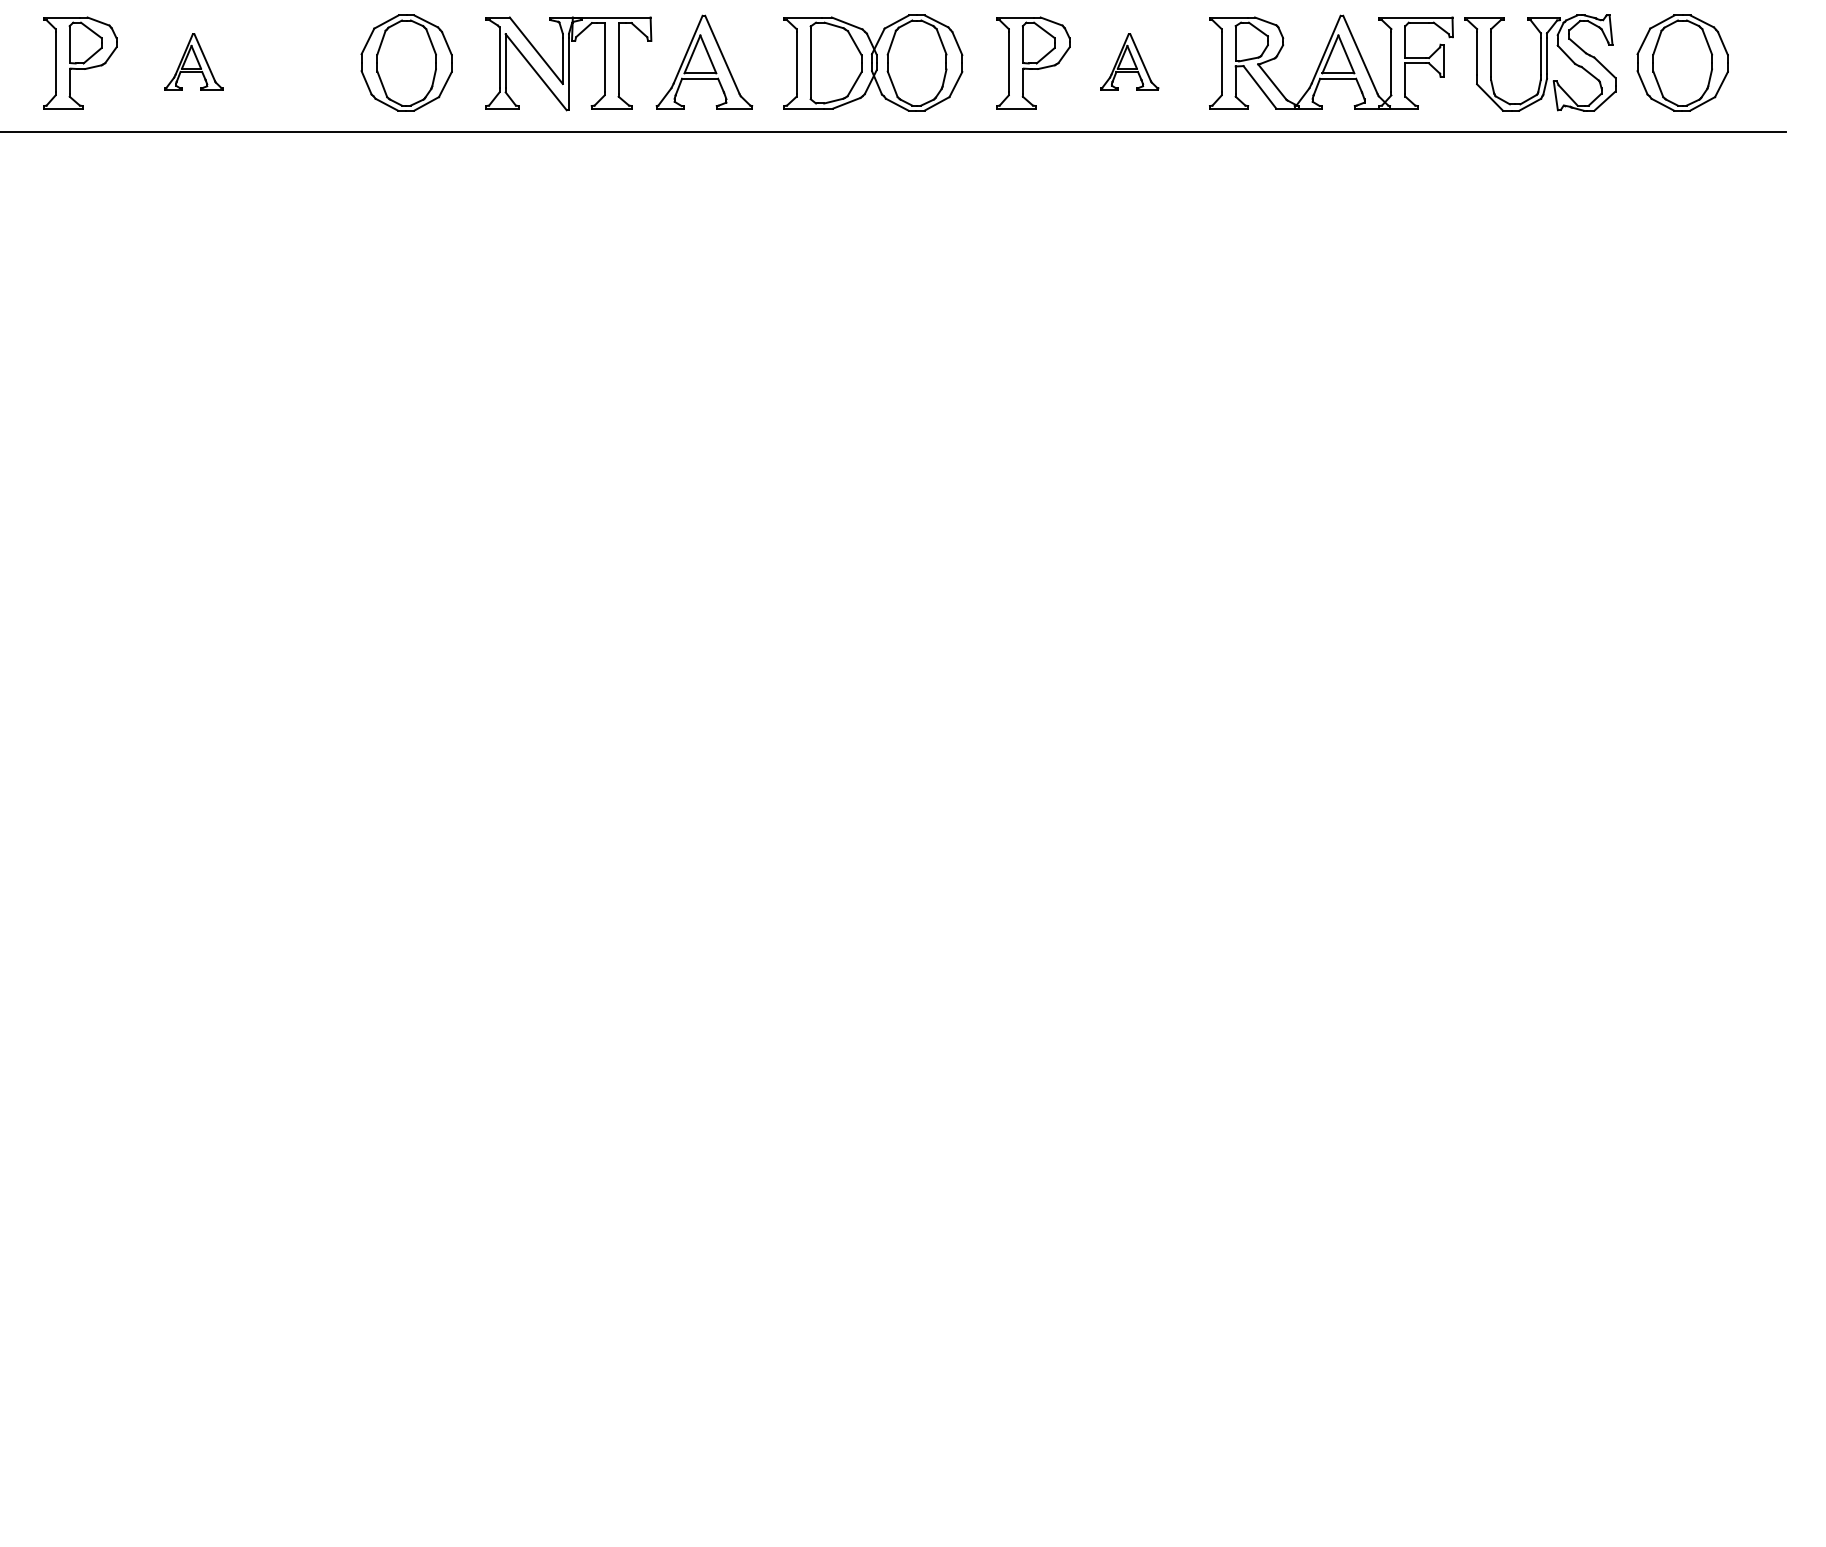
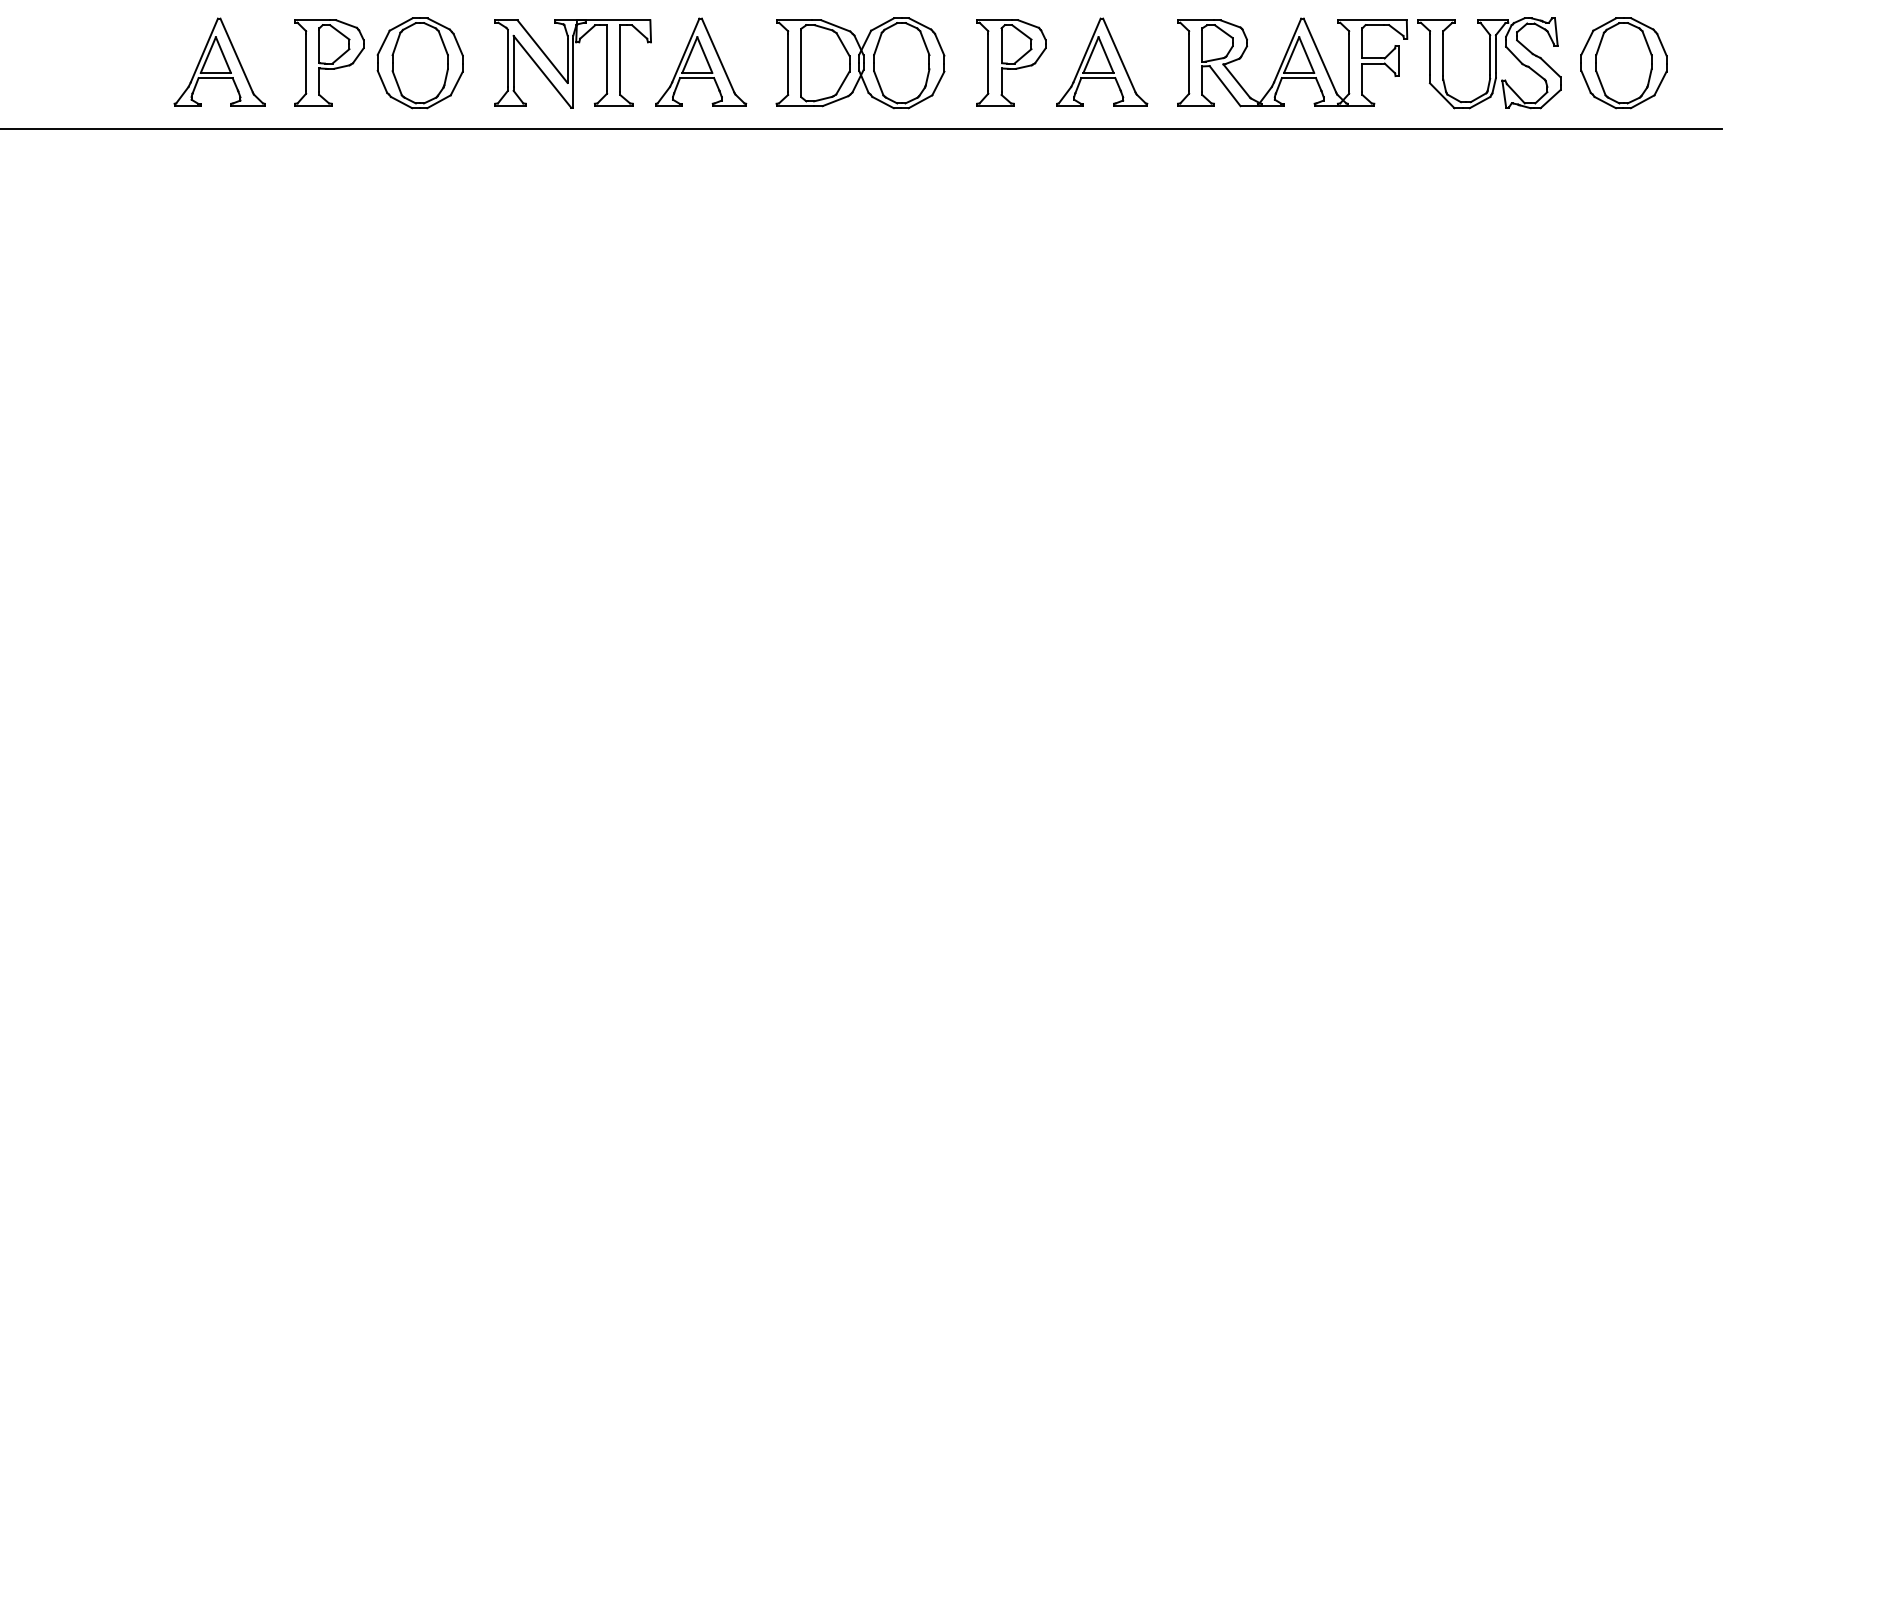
part: (193, 61) -> (219, 61), size x1.67
part: (1129, 61) -> (1102, 61), size x1.67
part: (80, 62) -> (329, 62), moved

